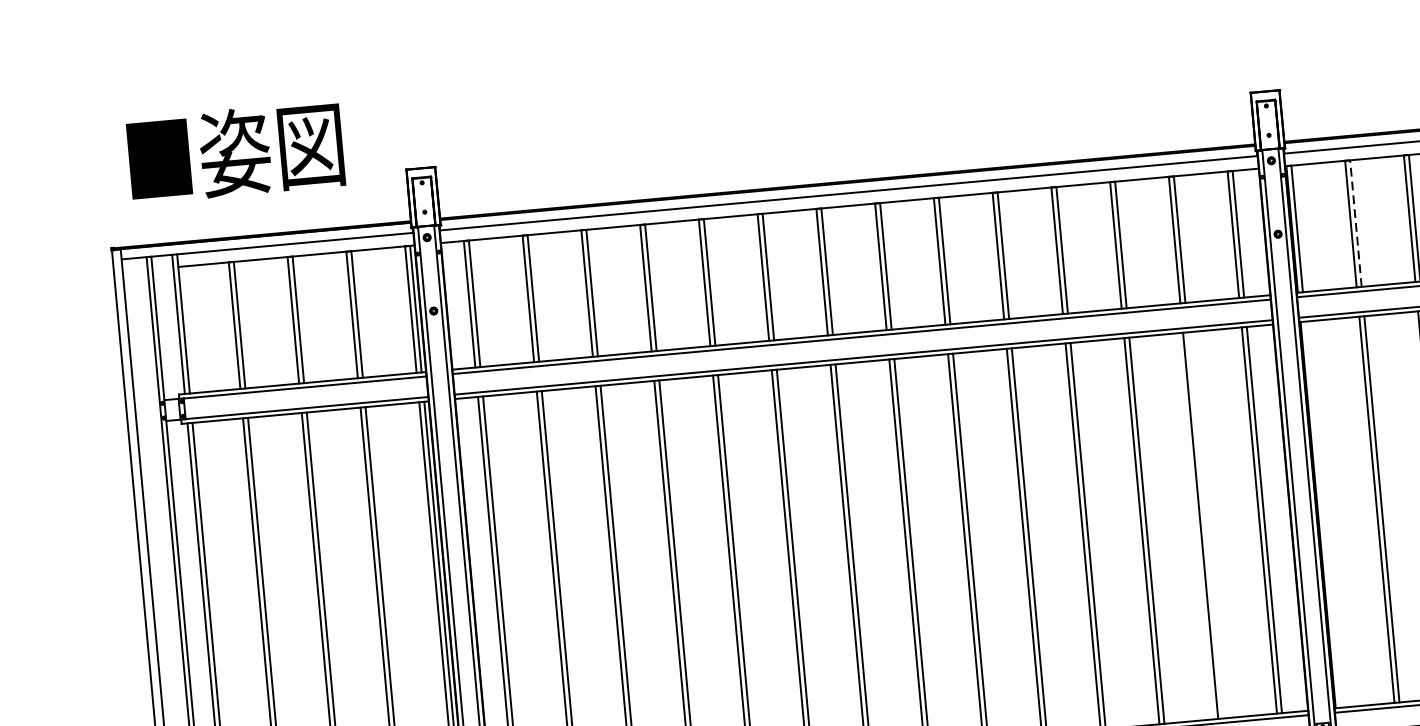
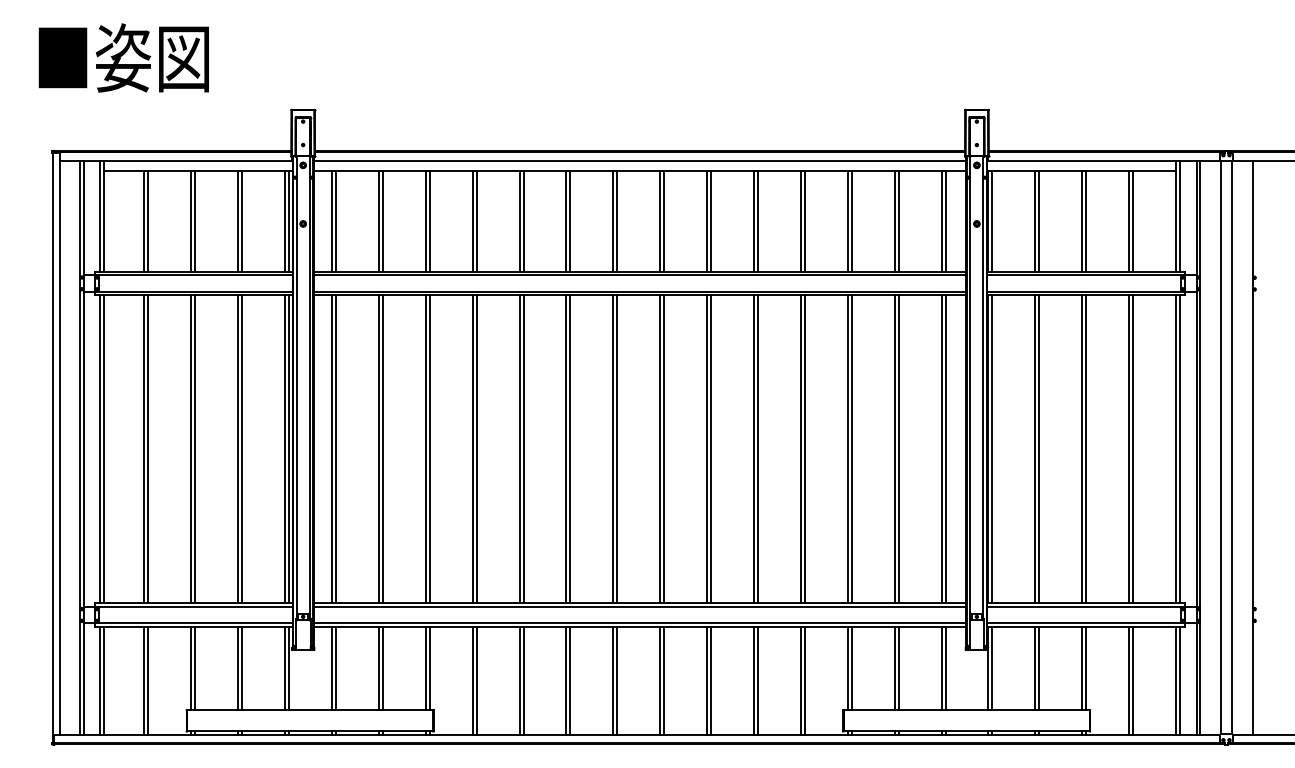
text: (235, 151) -> (123, 57), moved
line: (1356, 222) -> (1039, 220), dashed -> solid
line: (1323, 515) -> (992, 449), added
line: (1205, 525) -> (898, 449), added

